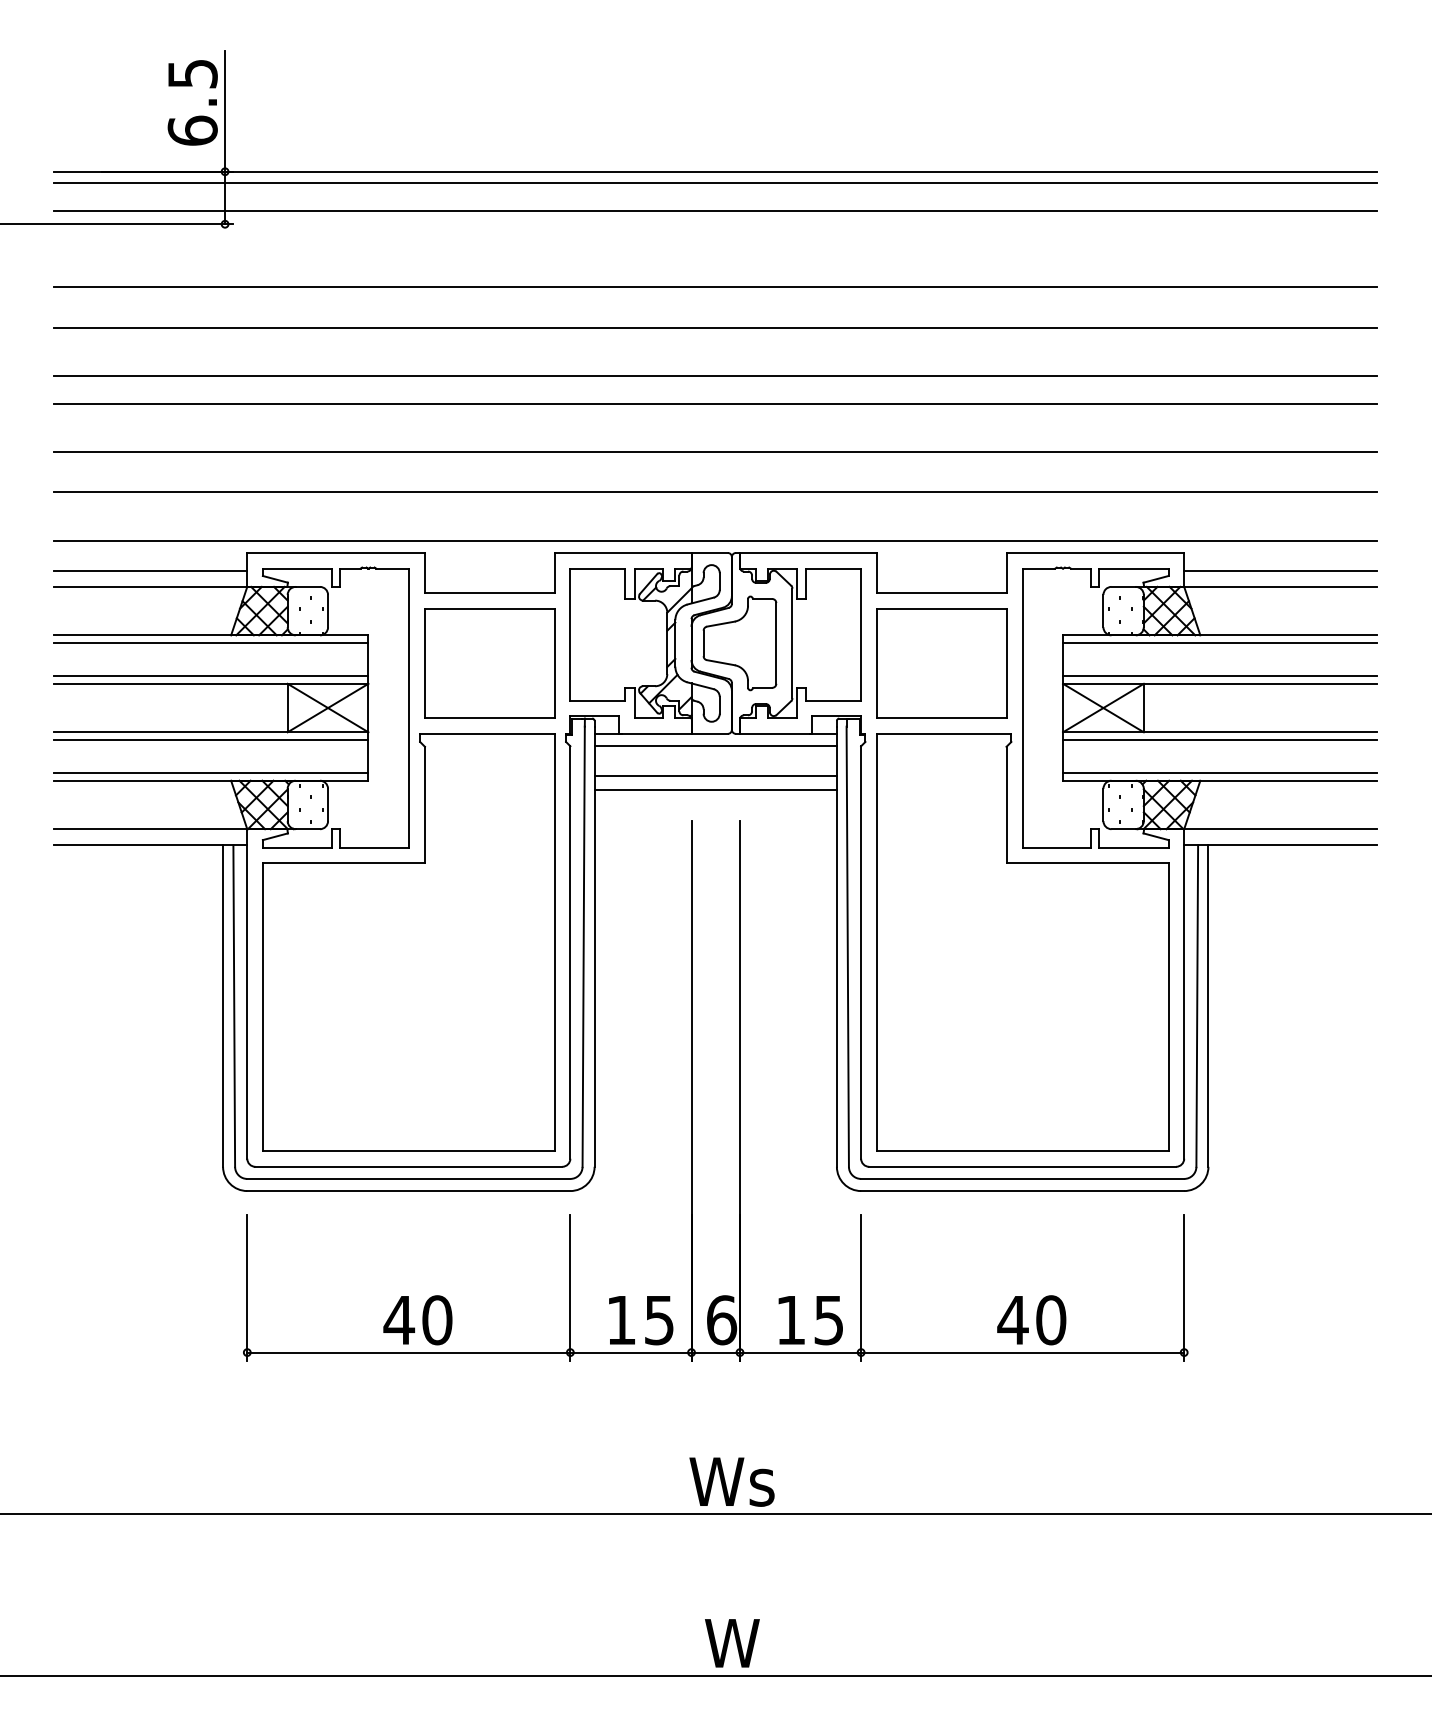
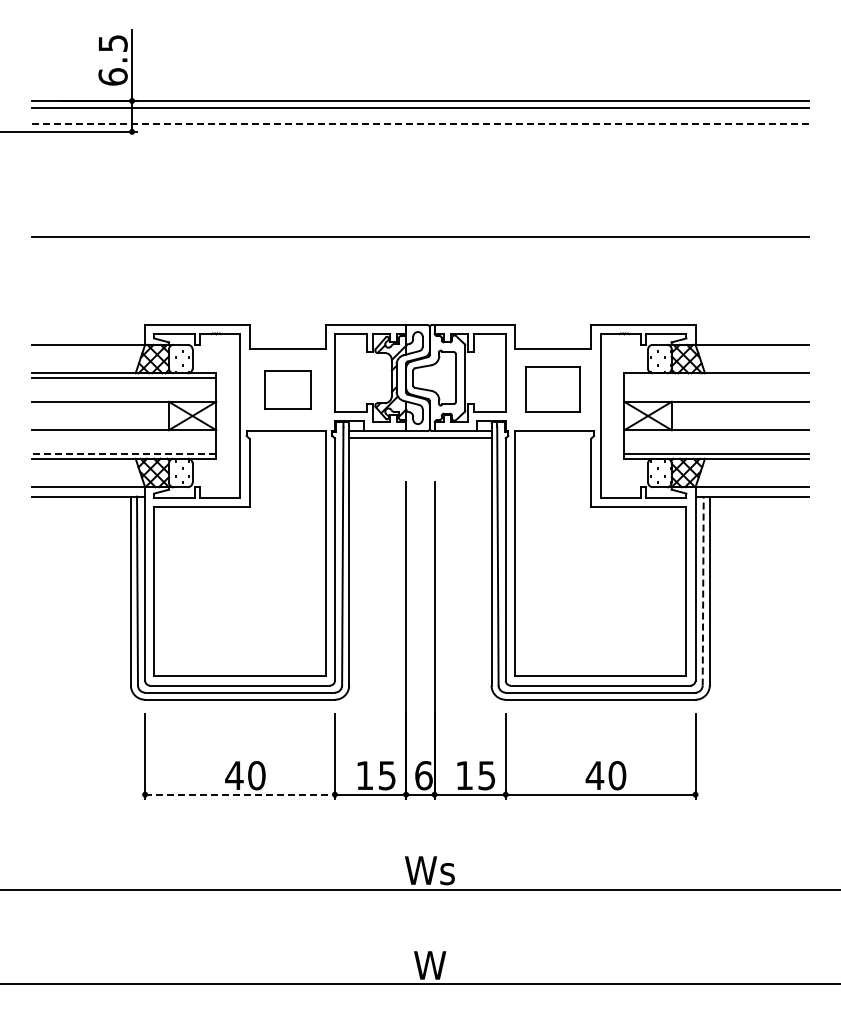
line: (716, 211) -> (420, 124), solid -> dashed
line: (714, 286) -> (419, 168), removed
line: (714, 327) -> (419, 192), removed
line: (714, 375) -> (419, 220), removed
line: (714, 451) -> (419, 265), removed
line: (714, 492) -> (419, 289), removed
line: (714, 540) -> (419, 317), removed
line: (150, 570) -> (88, 335), removed
line: (1279, 570) -> (751, 335), removed
line: (1219, 644) -> (716, 378), removed
part: (489, 662) -> (287, 389), size x0.6
part: (940, 662) -> (552, 389), size x0.7
line: (210, 676) -> (123, 397), removed
line: (1219, 676) -> (716, 397), removed
line: (210, 741) -> (123, 435), removed
line: (1219, 741) -> (716, 435), removed
line: (210, 771) -> (123, 453), solid -> dashed
line: (716, 776) -> (420, 456), removed
line: (716, 788) -> (420, 463), removed
line: (1197, 1005) -> (703, 590), solid -> dashed
line: (409, 1352) -> (240, 794), solid -> dashed

